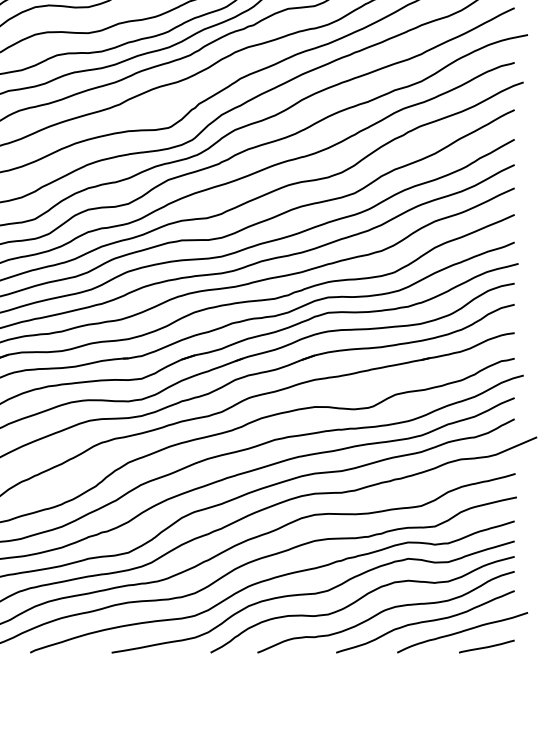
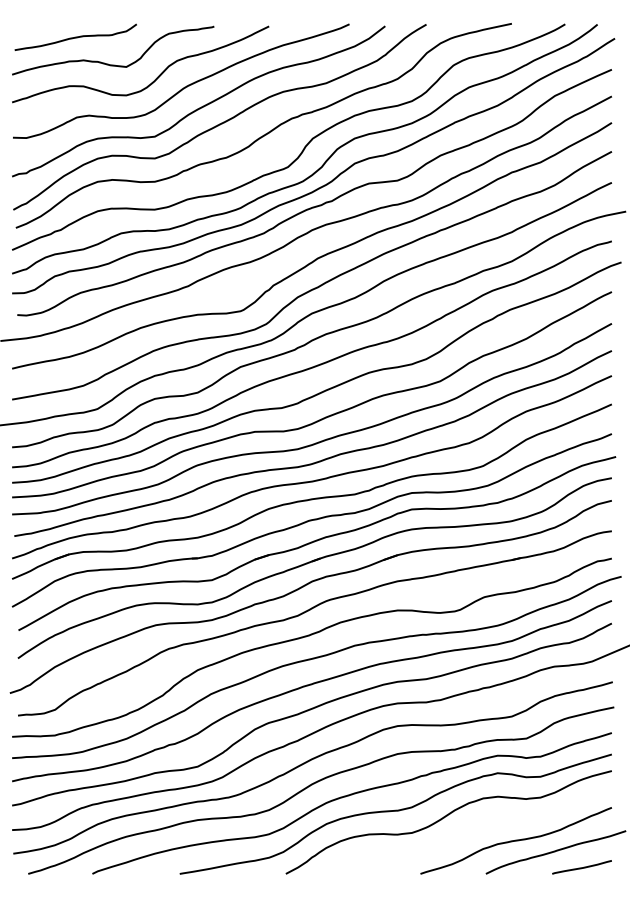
curve: (385, 611) -> (473, 829), removed

